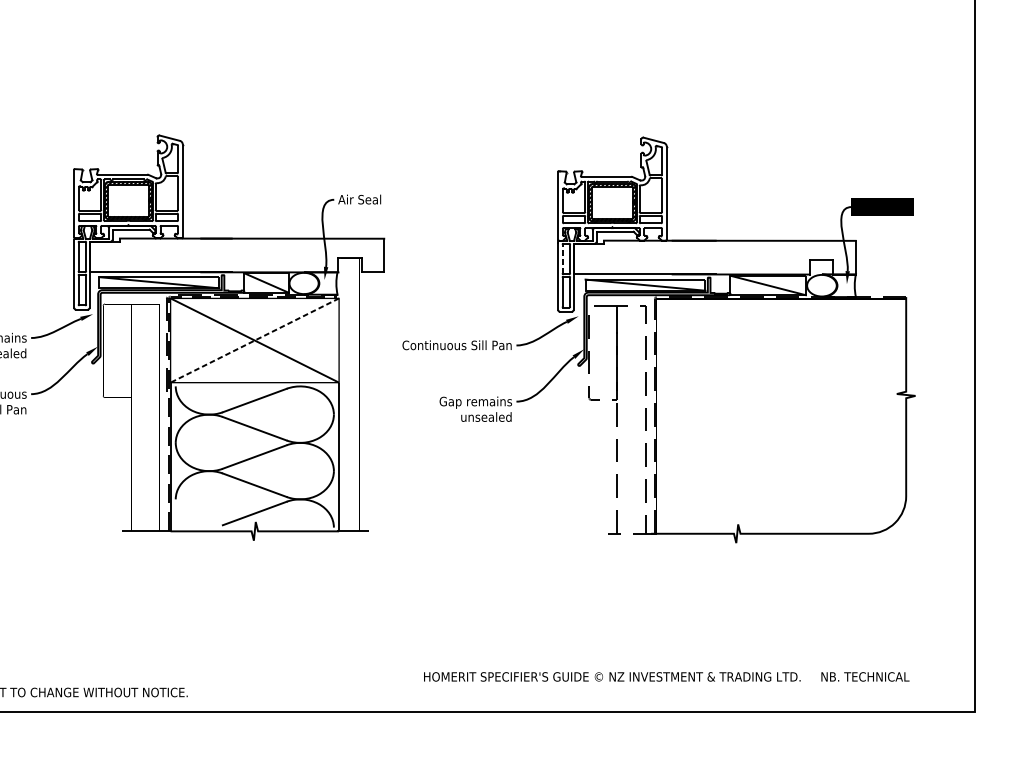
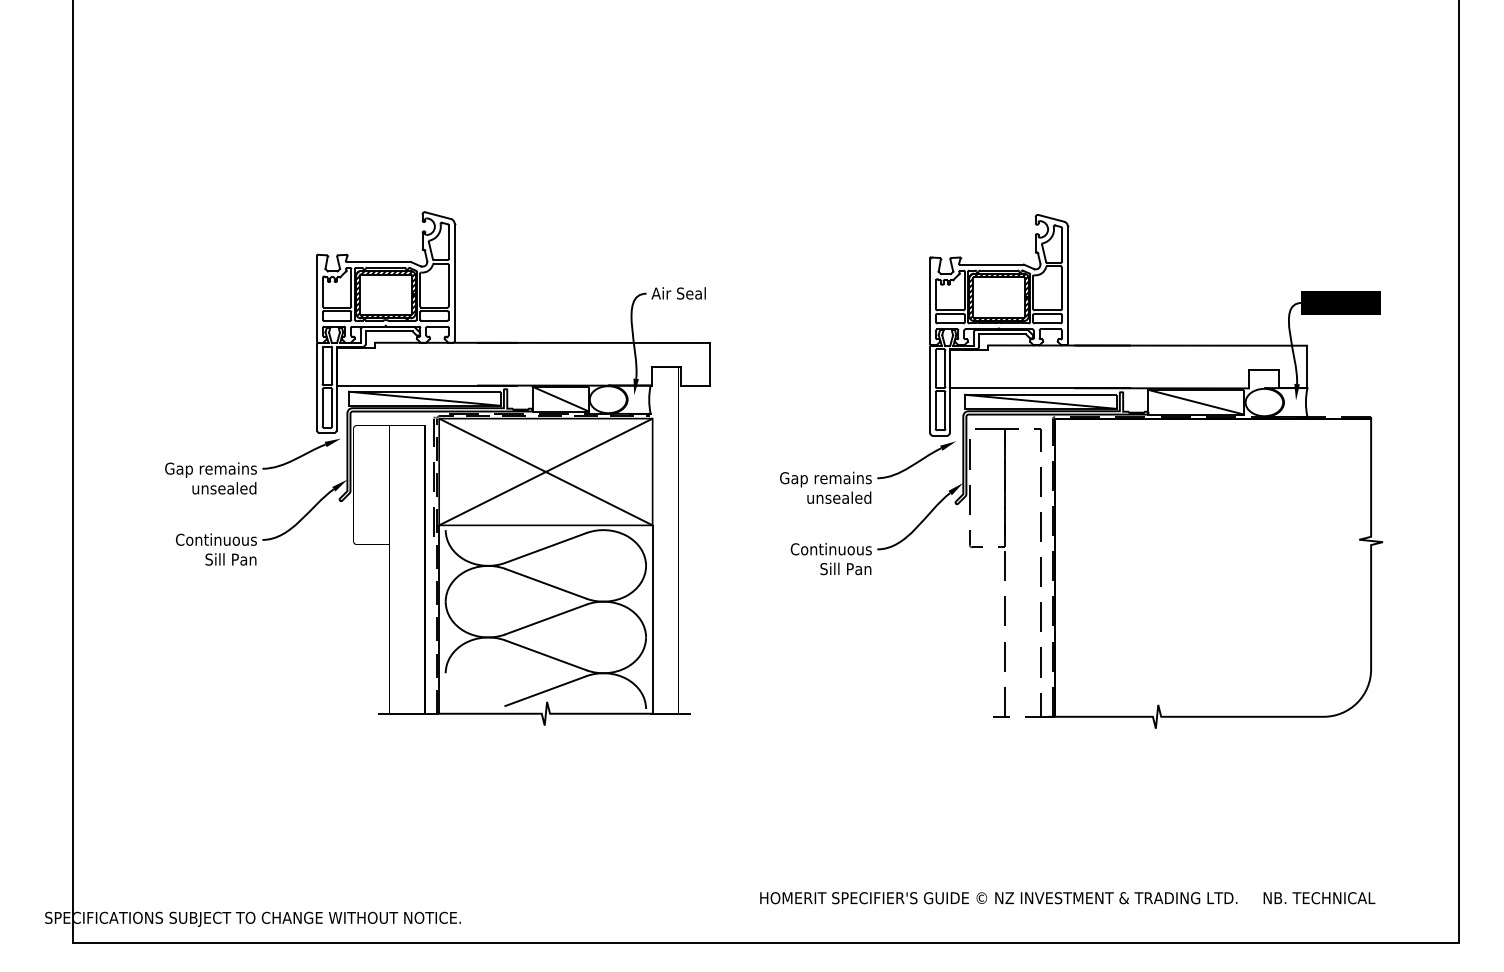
line: (562, 258) -> (935, 368), dashed -> solid
line: (254, 340) -> (545, 472), dashed -> solid
text: (457, 352) -> (802, 487), Continuous Sill Pan -> Gap remains unsealed
text: (475, 408) -> (825, 558), Gap remains unsealed -> Continuous Sill Pan

